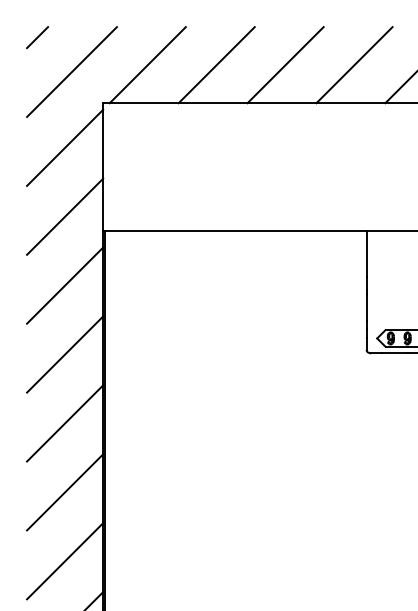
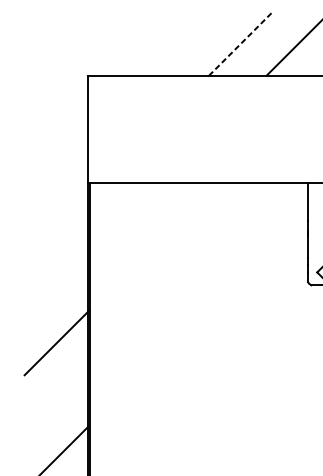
line: (37, 37) -> (33, 20), removed
line: (147, 65) -> (125, 44), removed
line: (216, 65) -> (182, 44), removed
line: (285, 65) -> (240, 44), solid -> dashed
line: (71, 72) -> (61, 50), removed
line: (65, 147) -> (56, 112), removed
line: (65, 216) -> (56, 170), removed
line: (65, 285) -> (56, 228), removed
line: (65, 354) -> (56, 285), removed
line: (65, 492) -> (56, 401), removed

